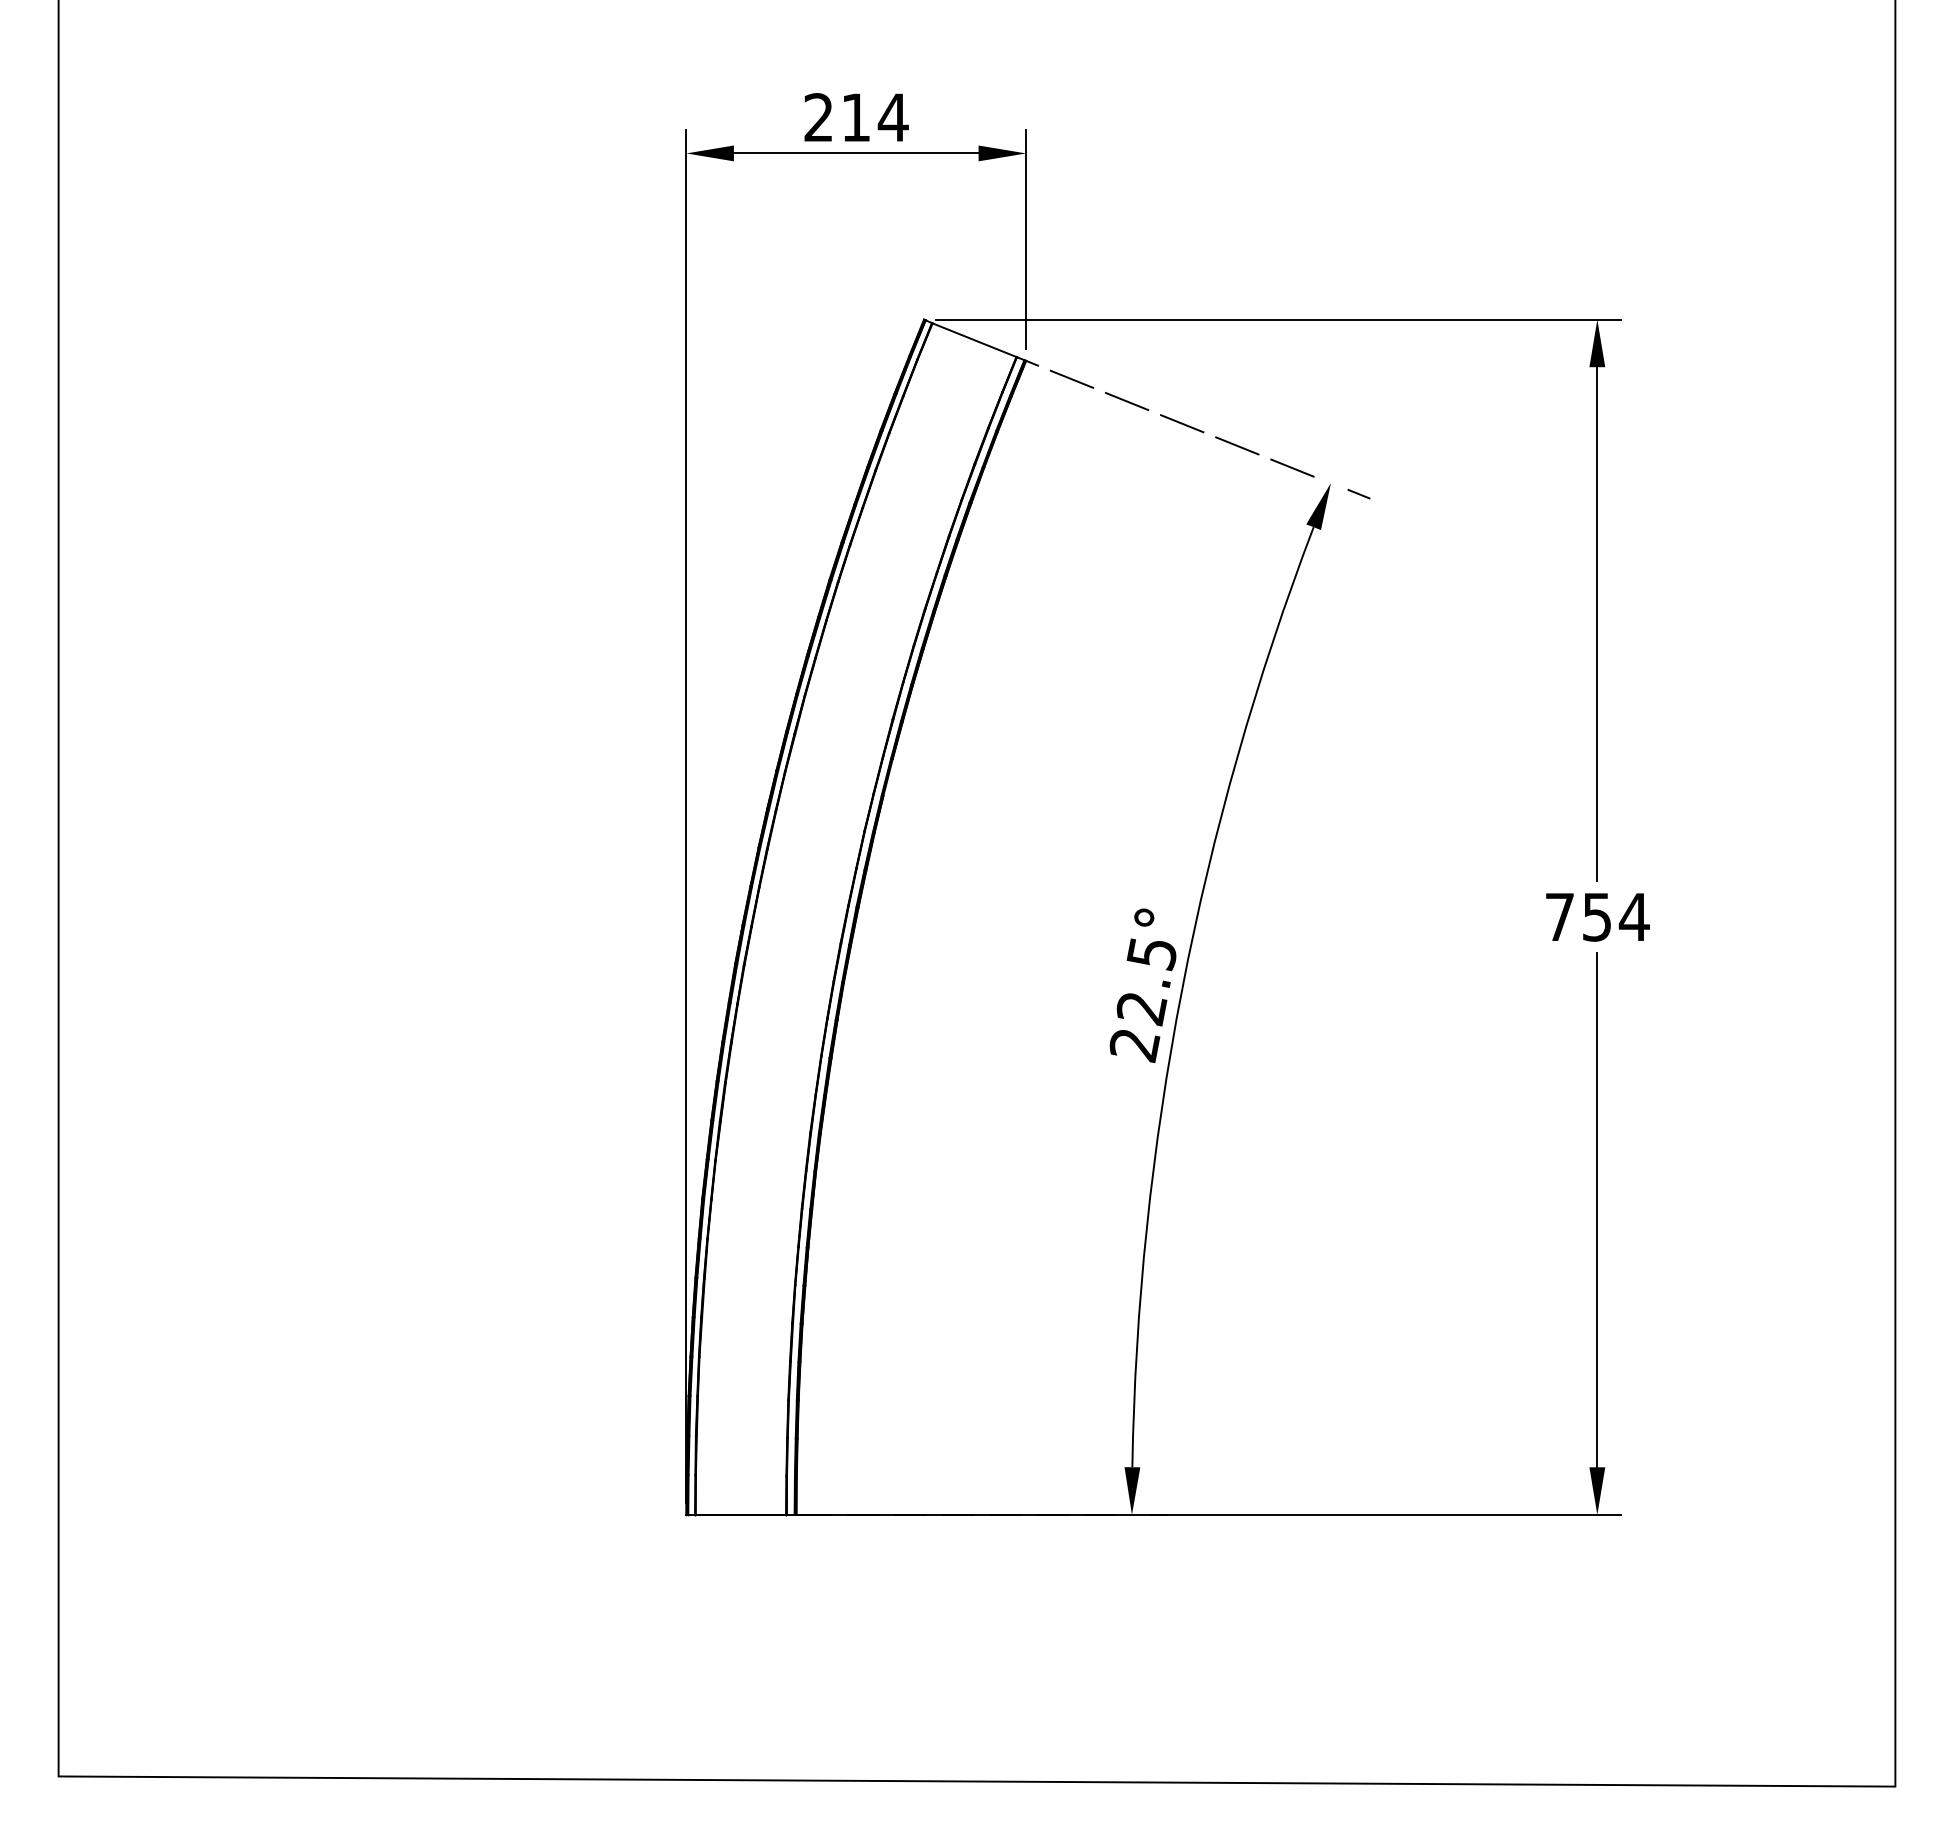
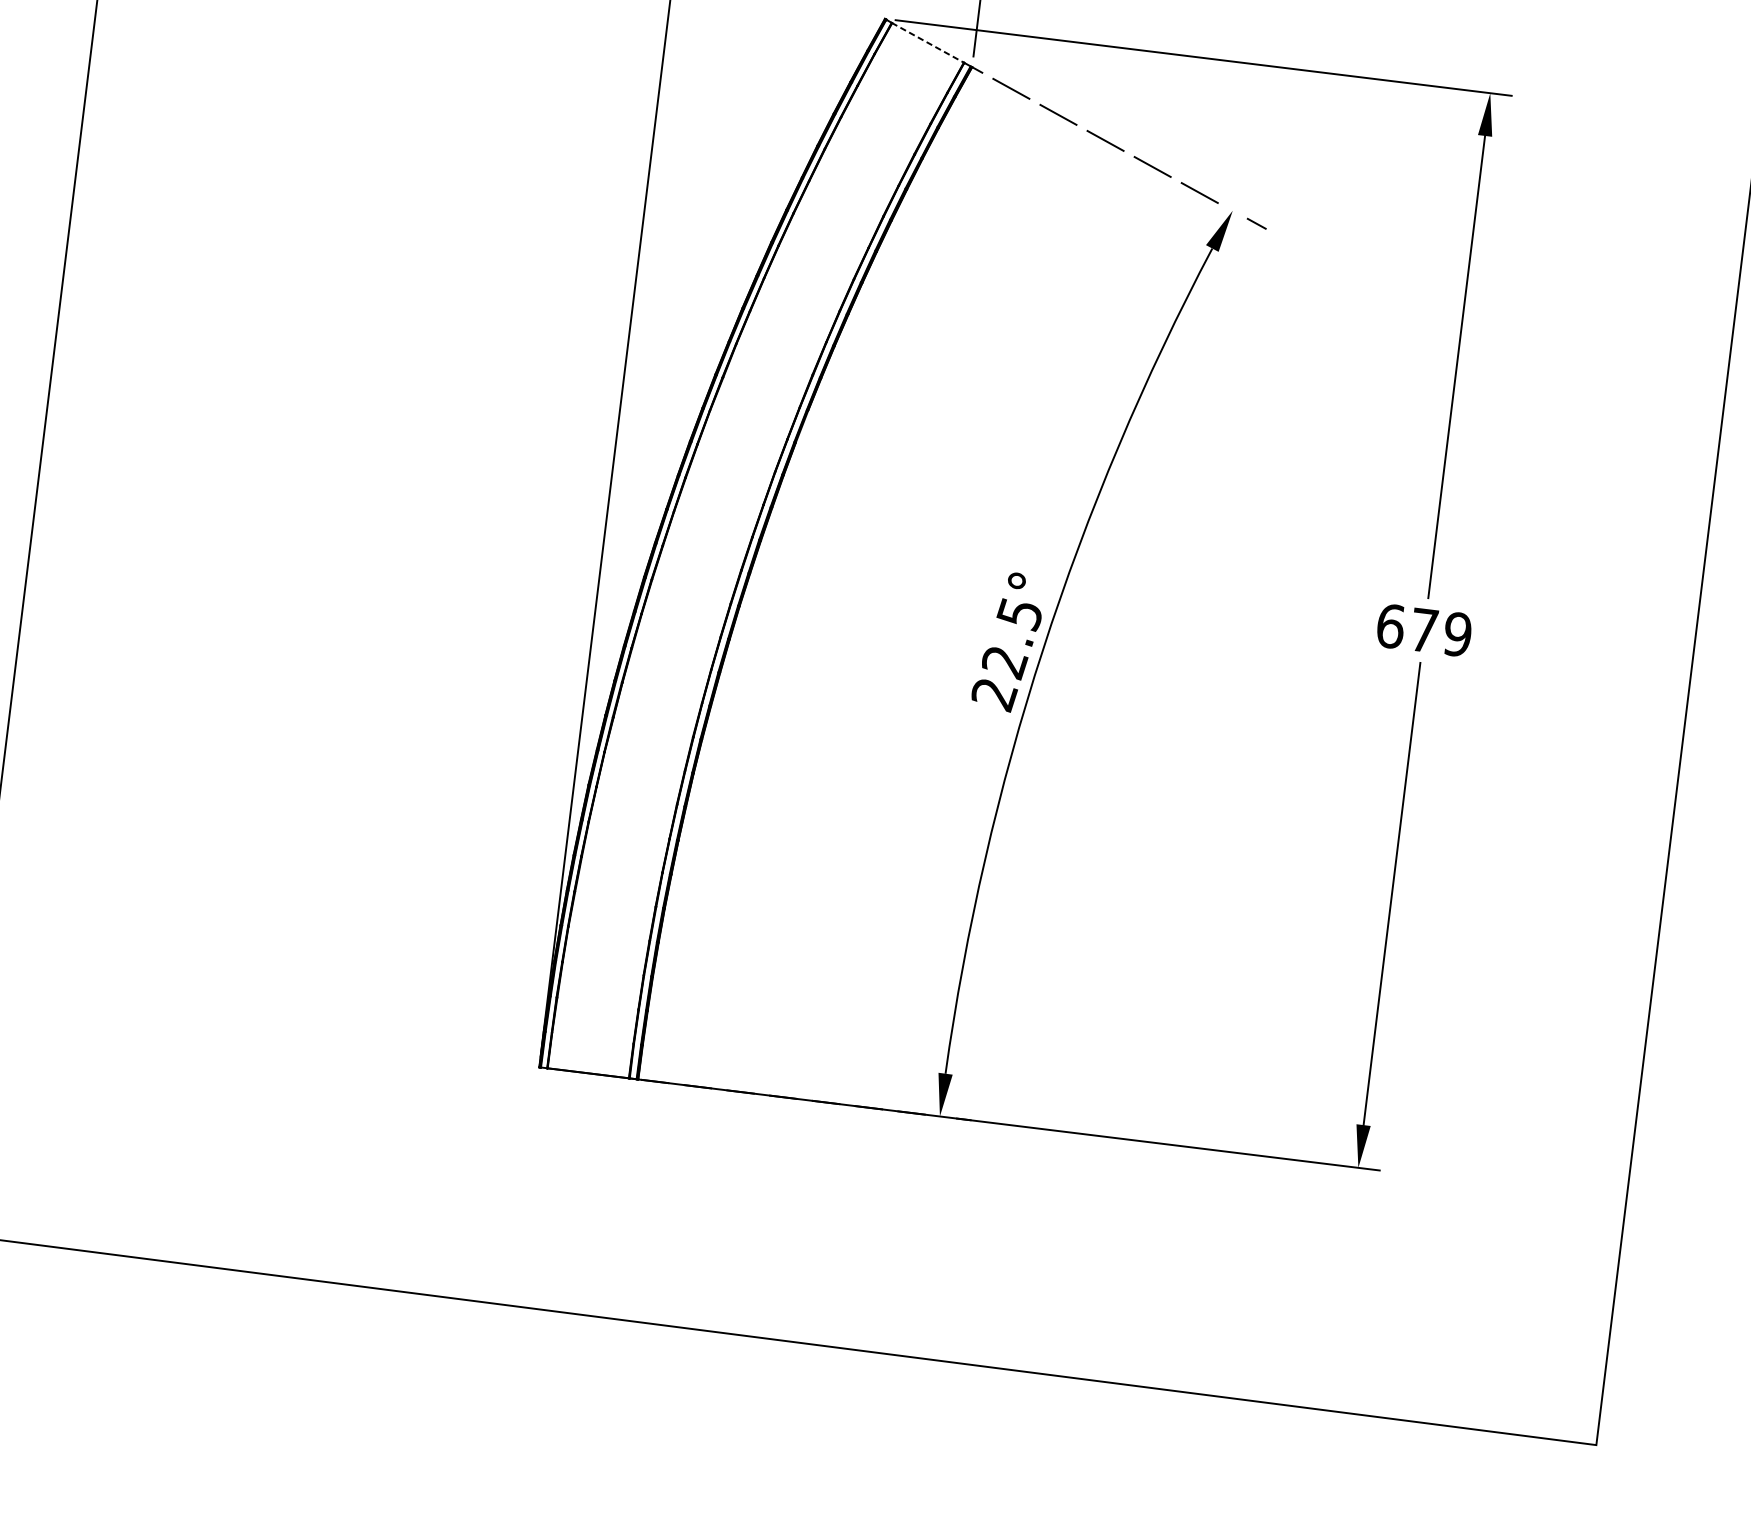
line: (974, 340) -> (928, 43), solid -> dashed
text: (1597, 916) -> (1424, 629), 754 -> 679

